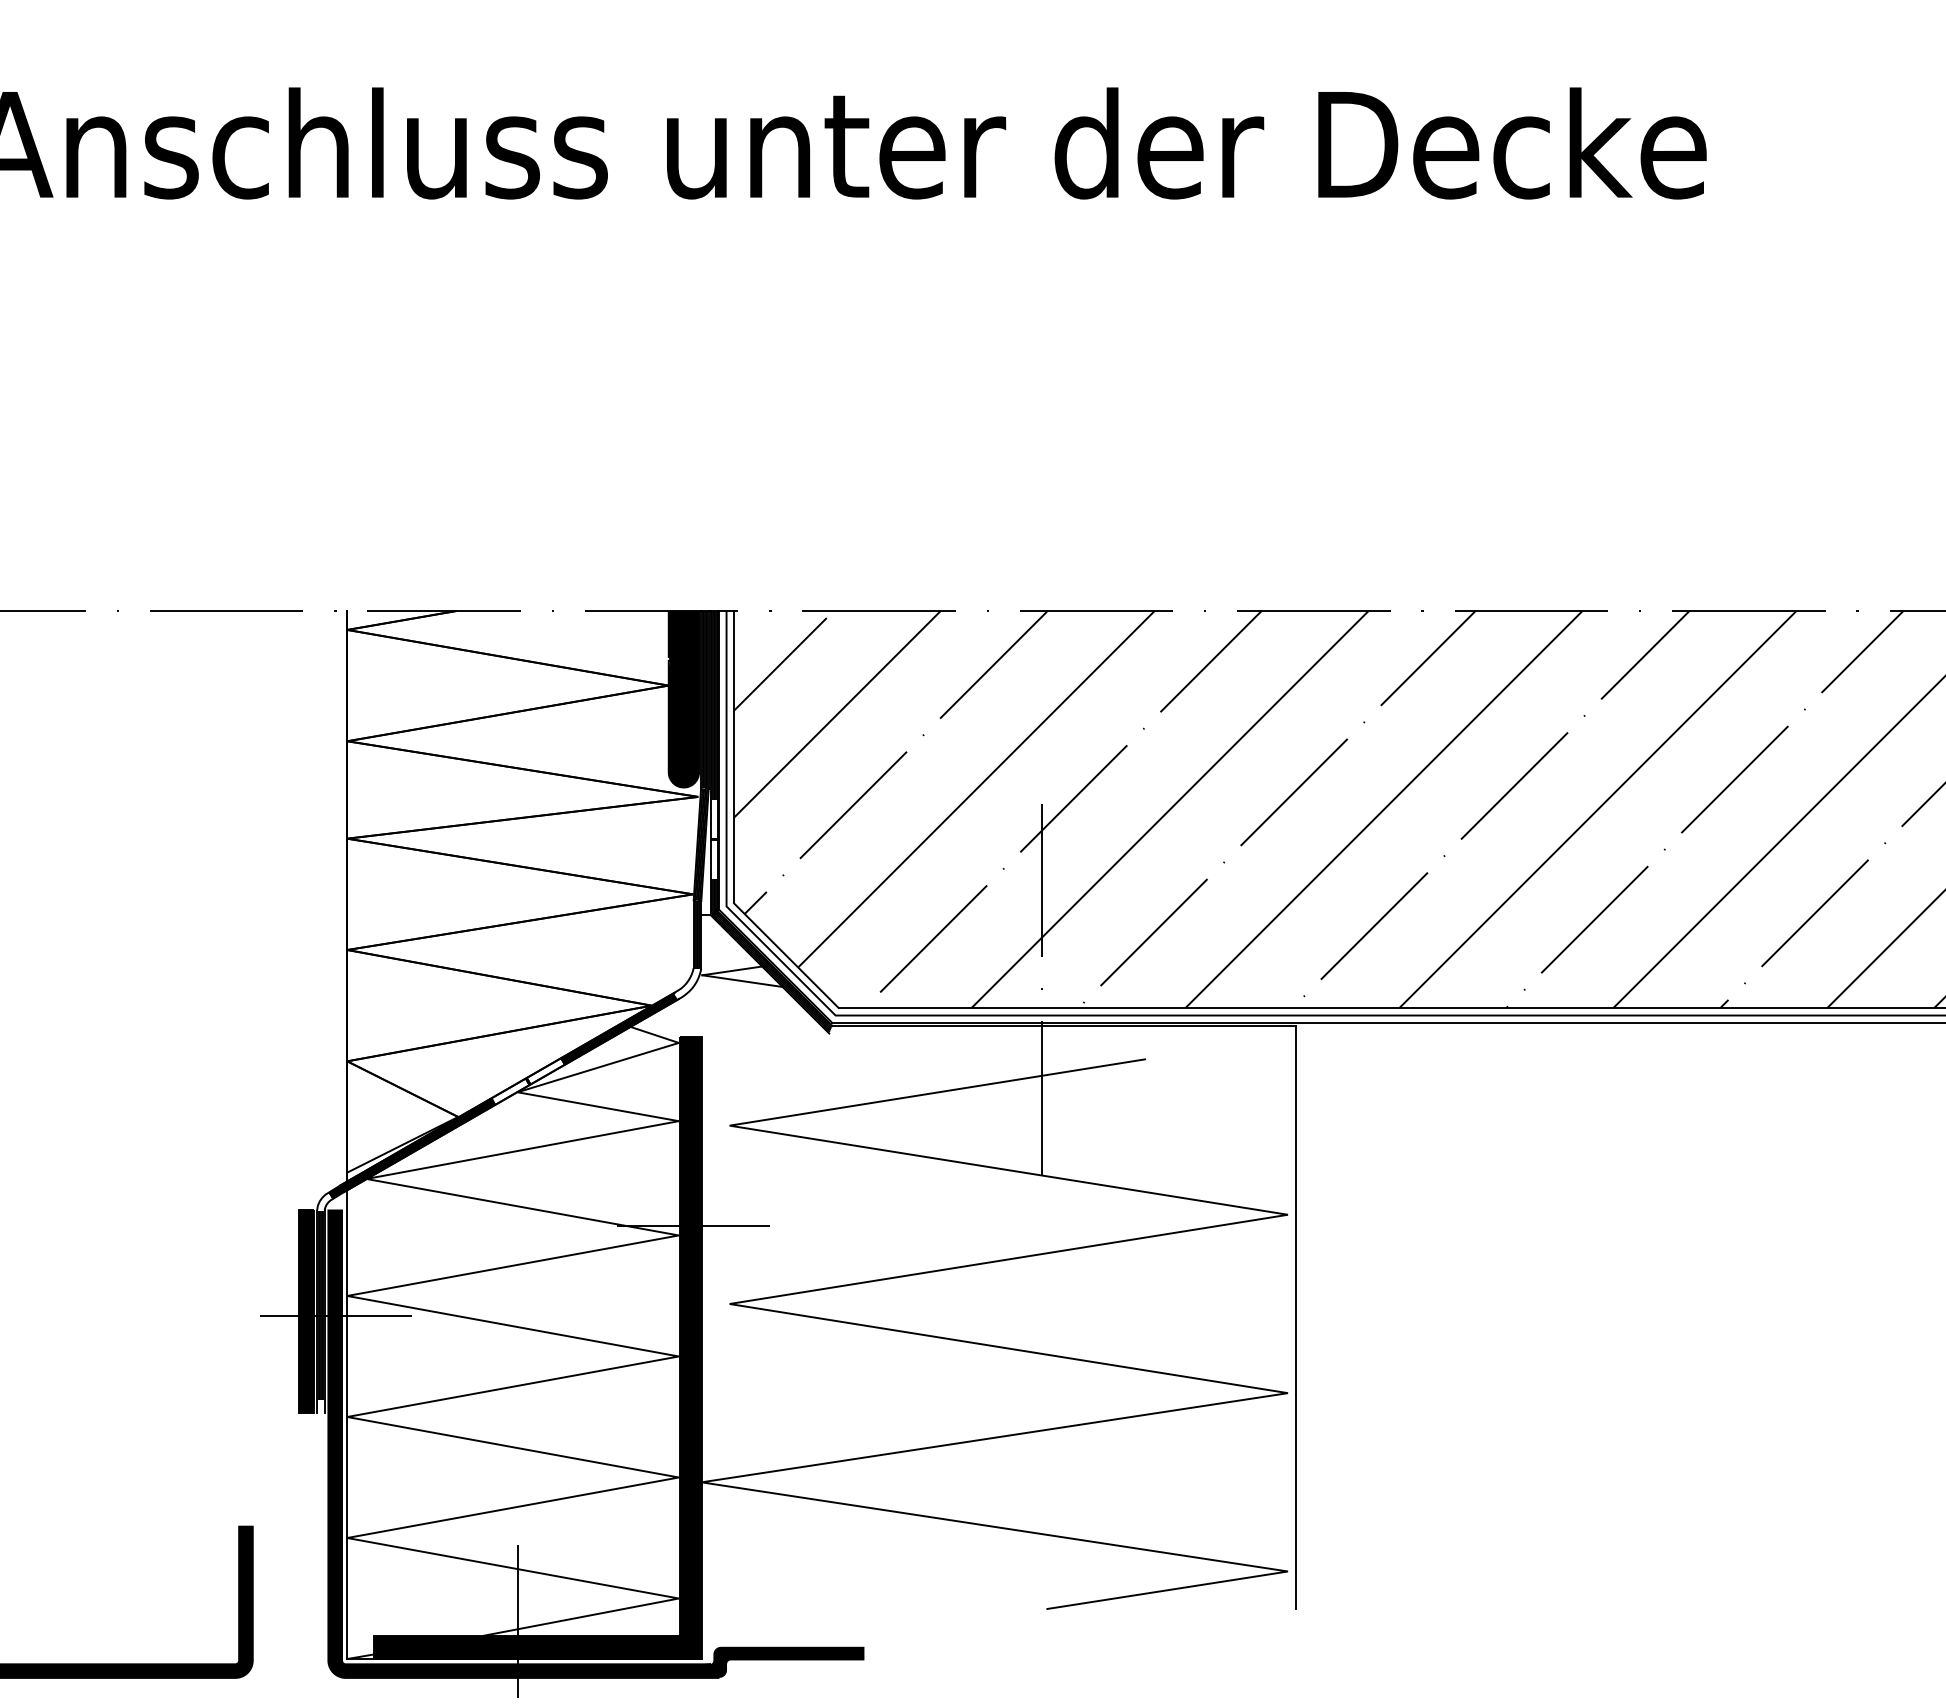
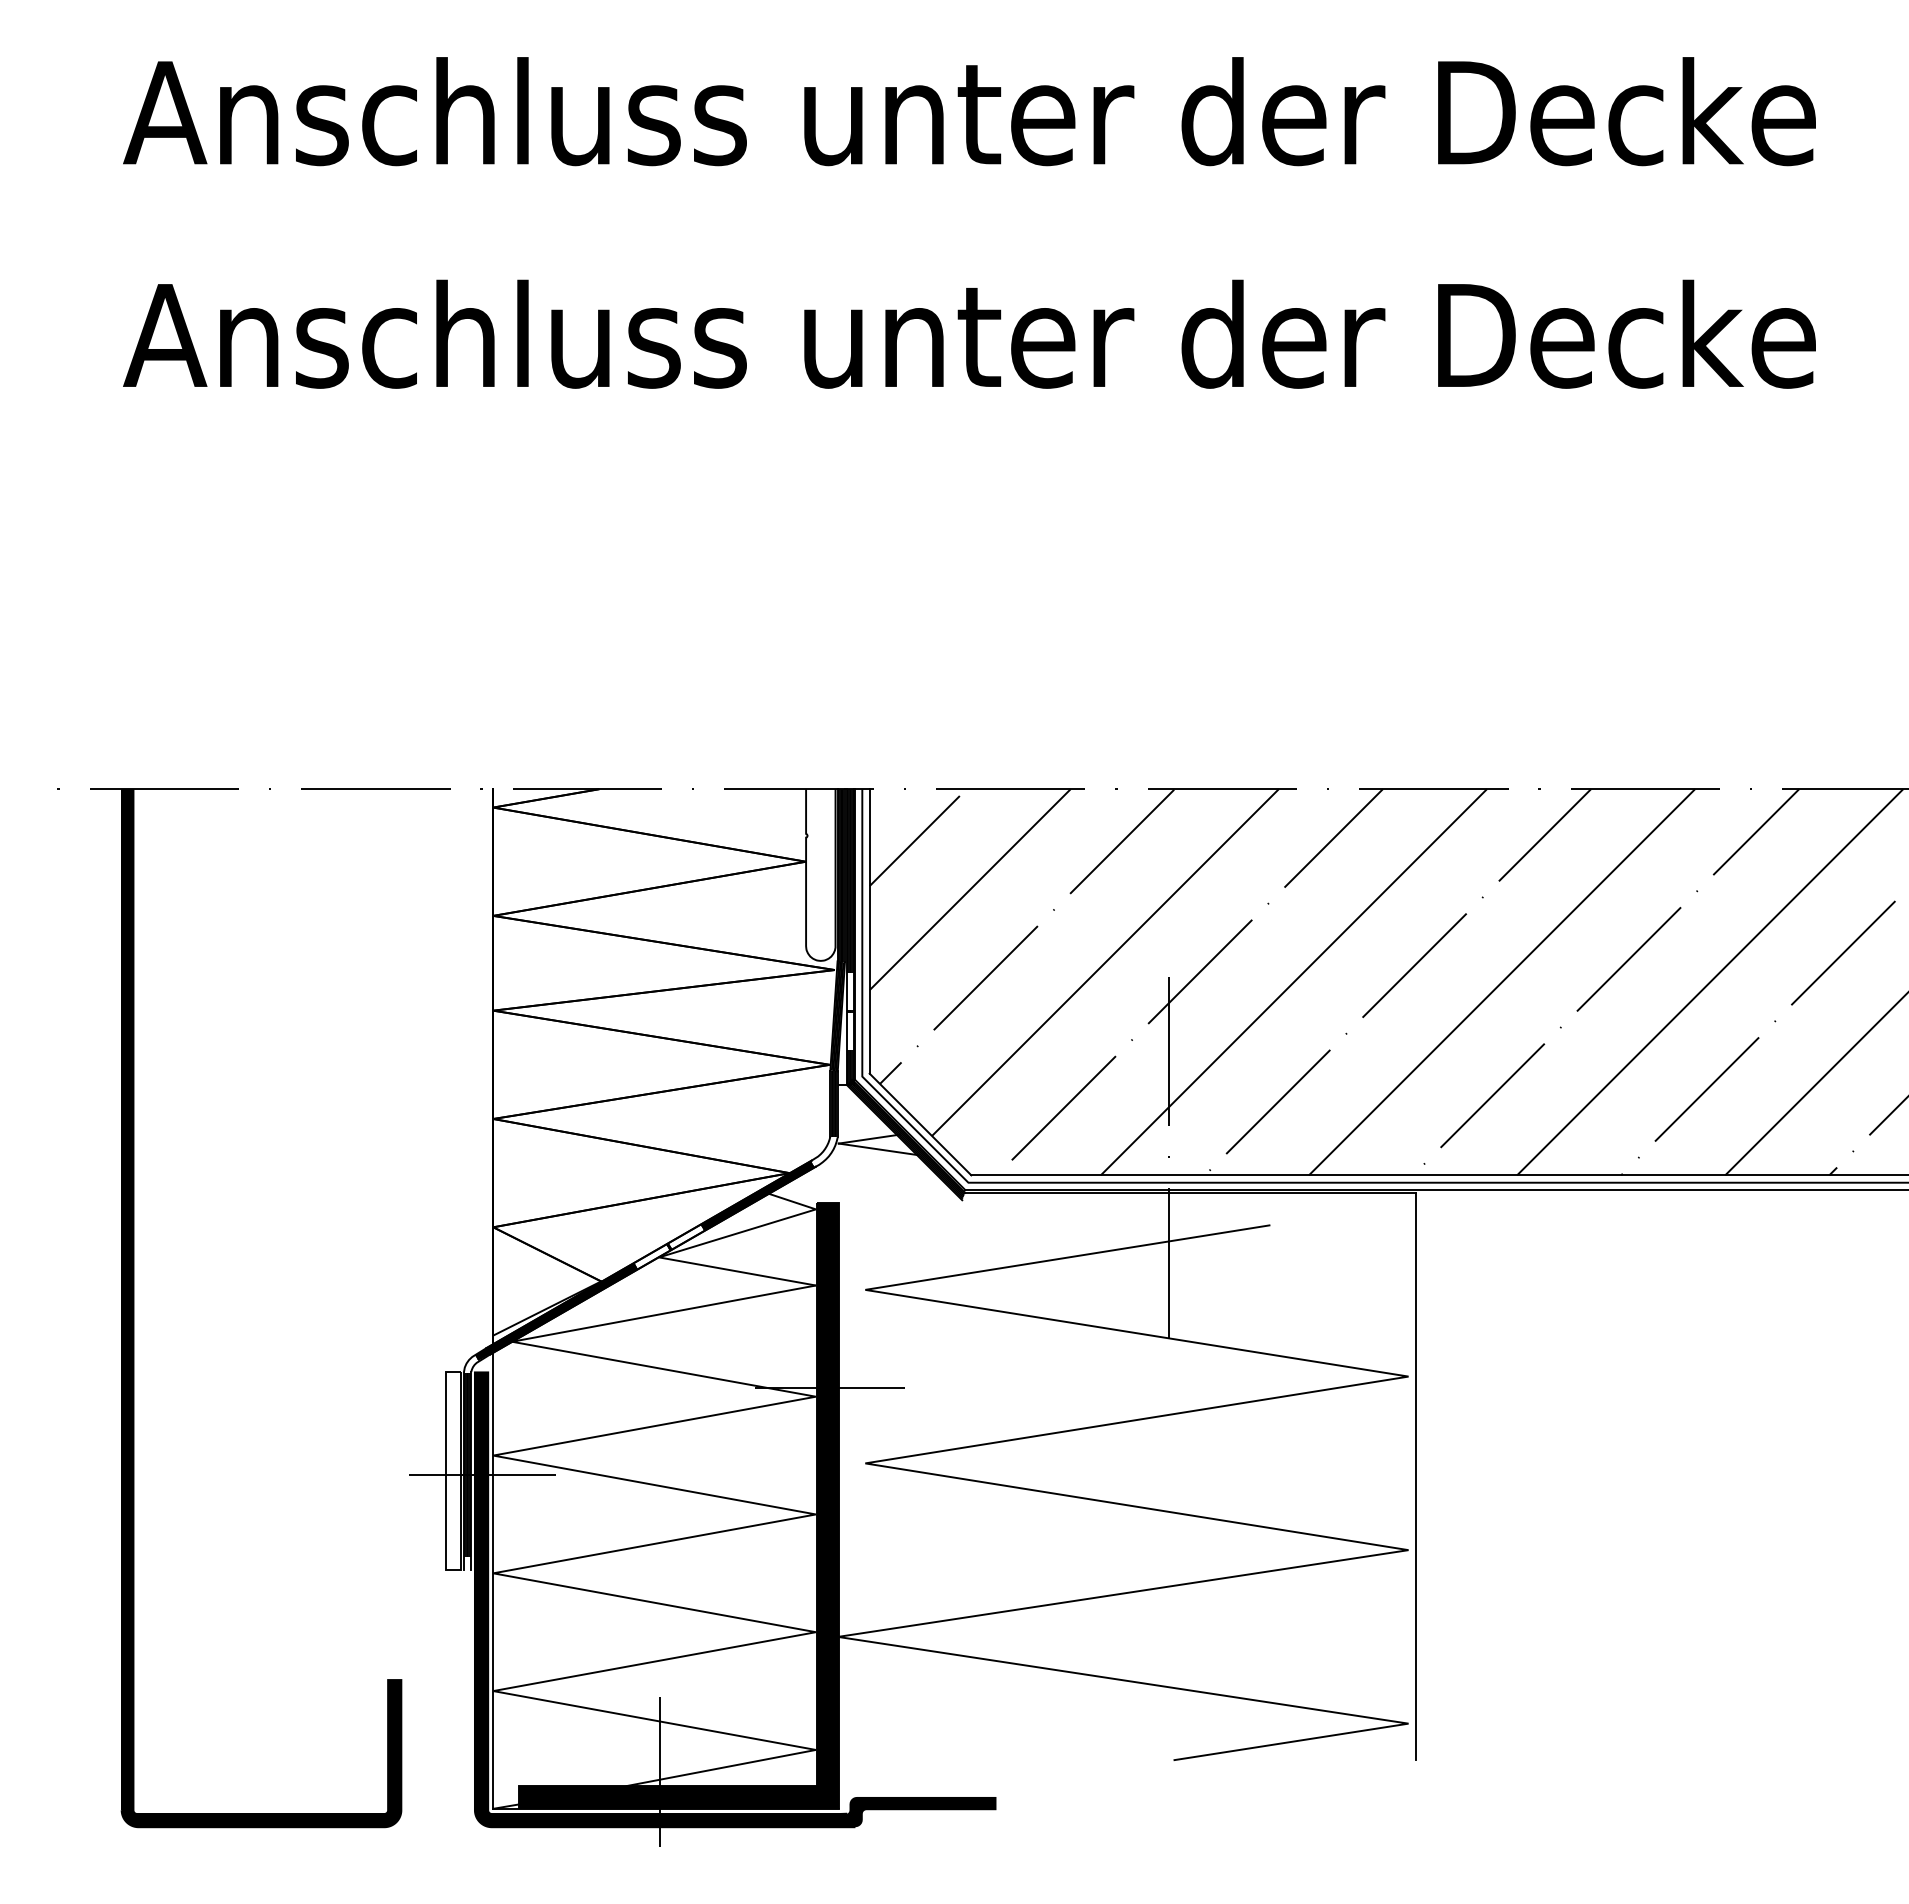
fill: (683, 698) -> (820, 874), removed
fill: (306, 1311) -> (453, 1470), removed

